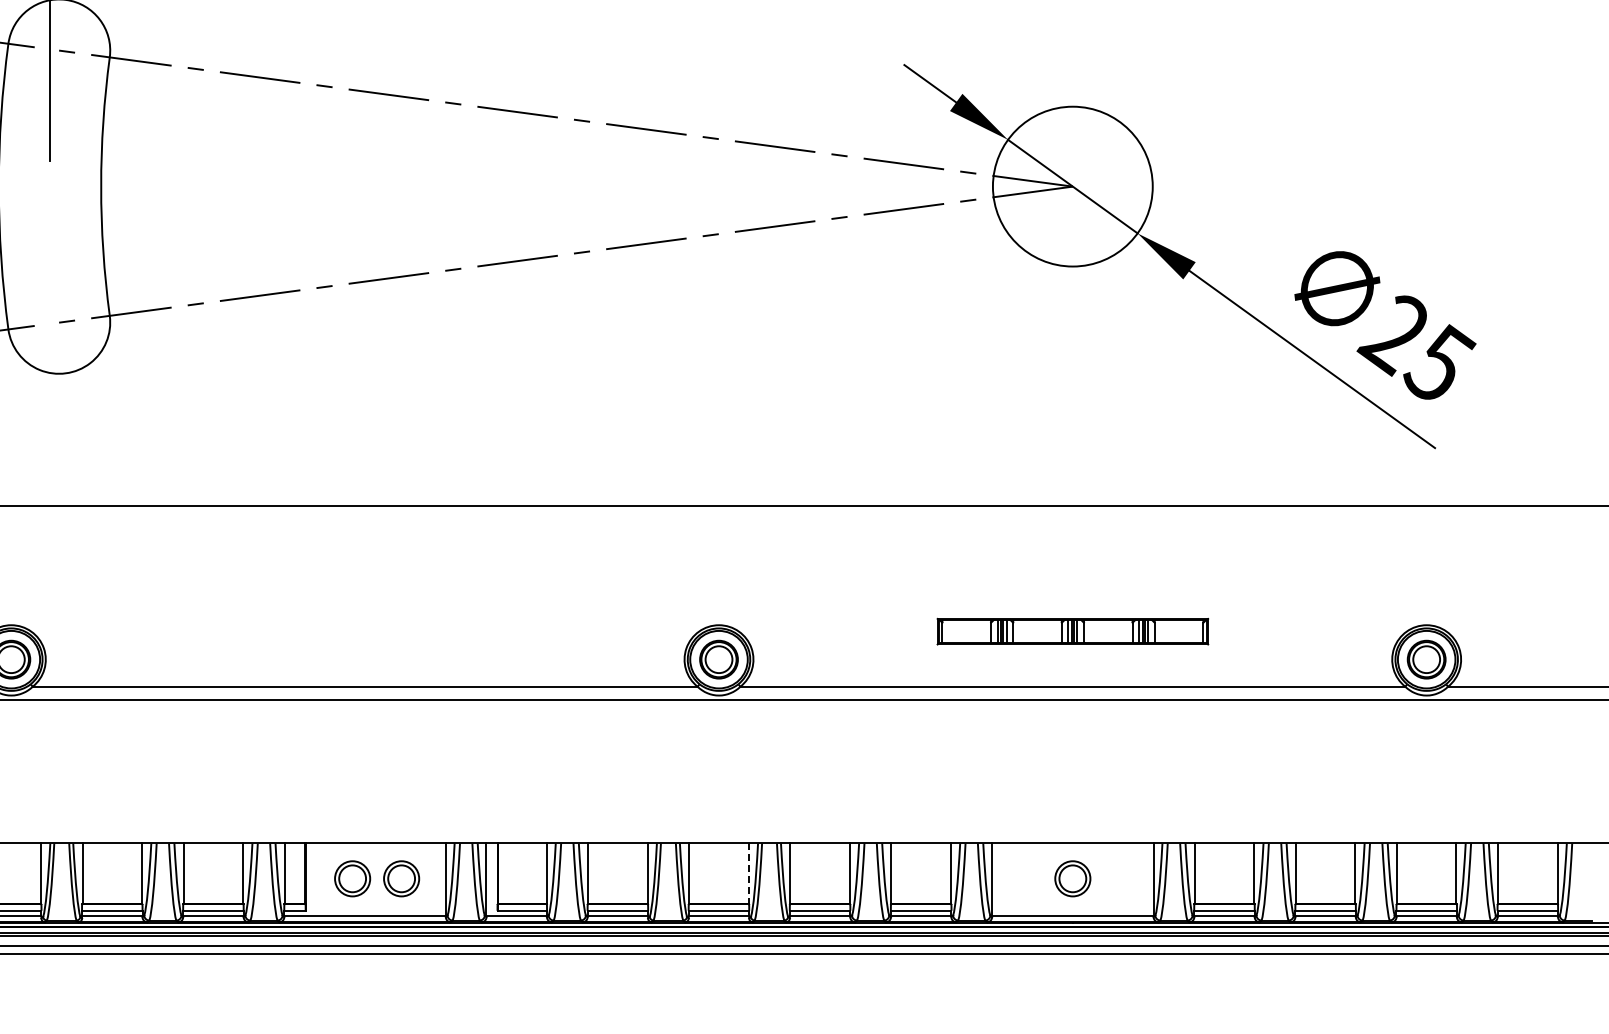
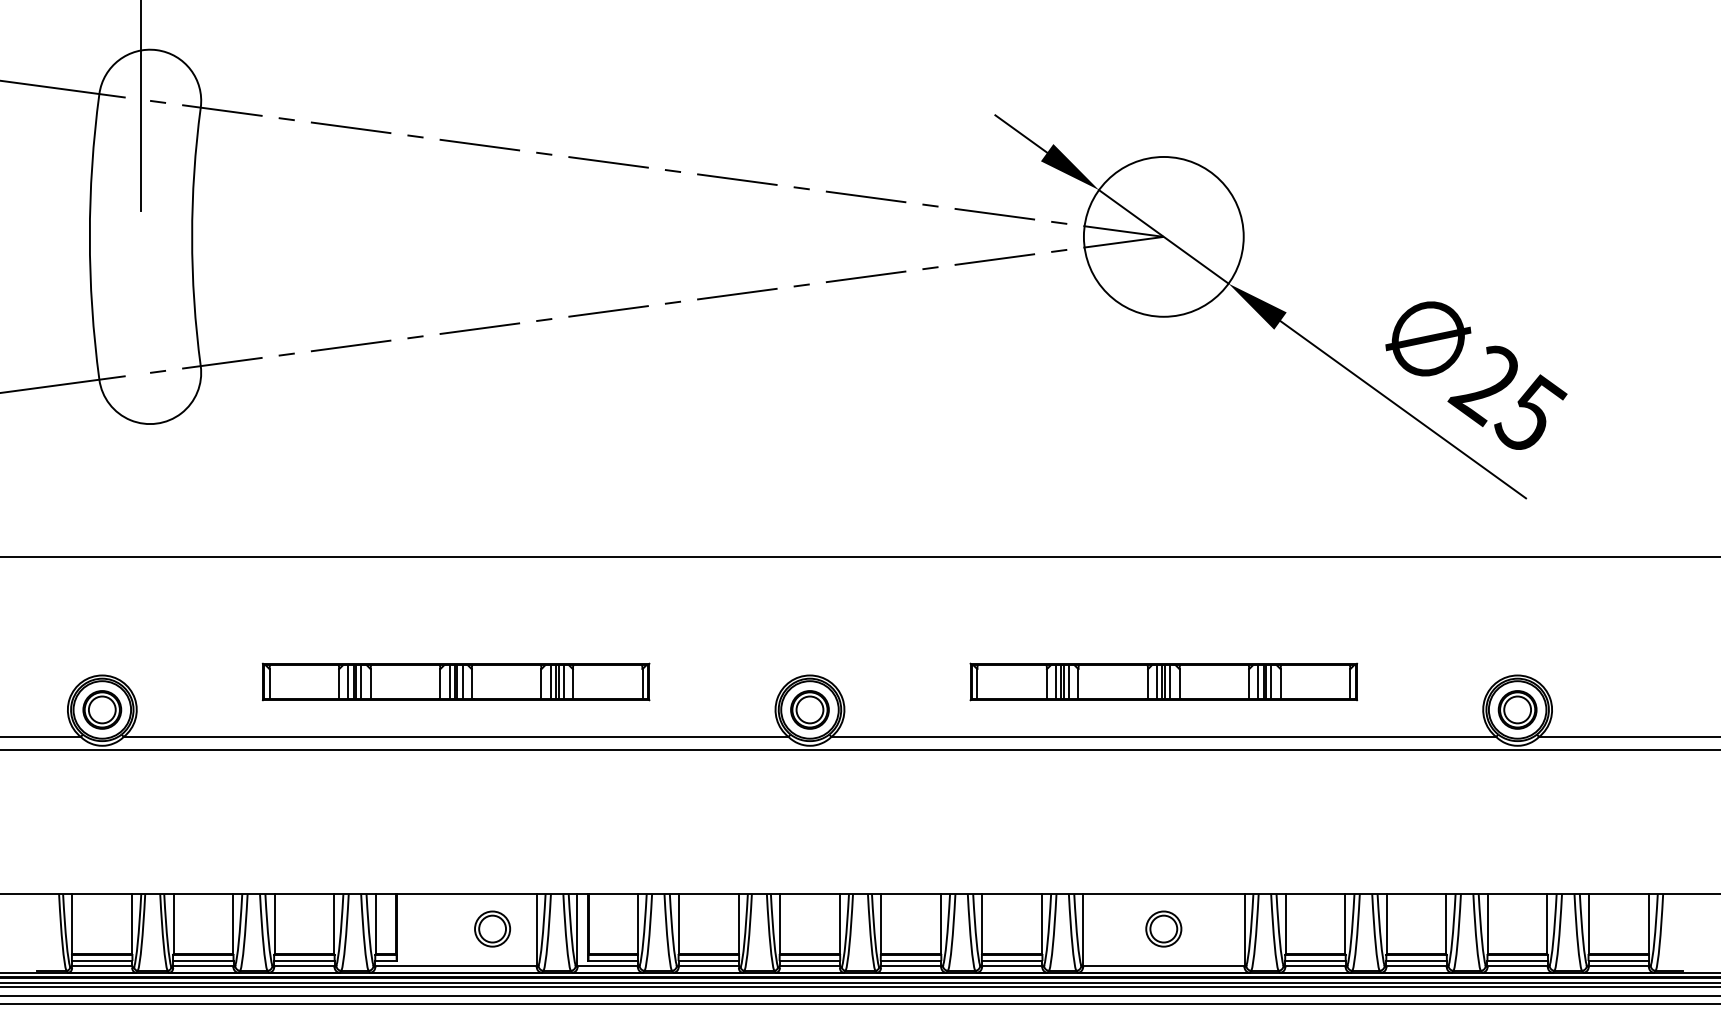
part: (364, 631) -> (455, 681), added
part: (1072, 631) -> (1163, 681), size x1.43
line: (748, 874) -> (839, 924), dashed -> solid
part: (352, 878) -> (443, 928), removed

